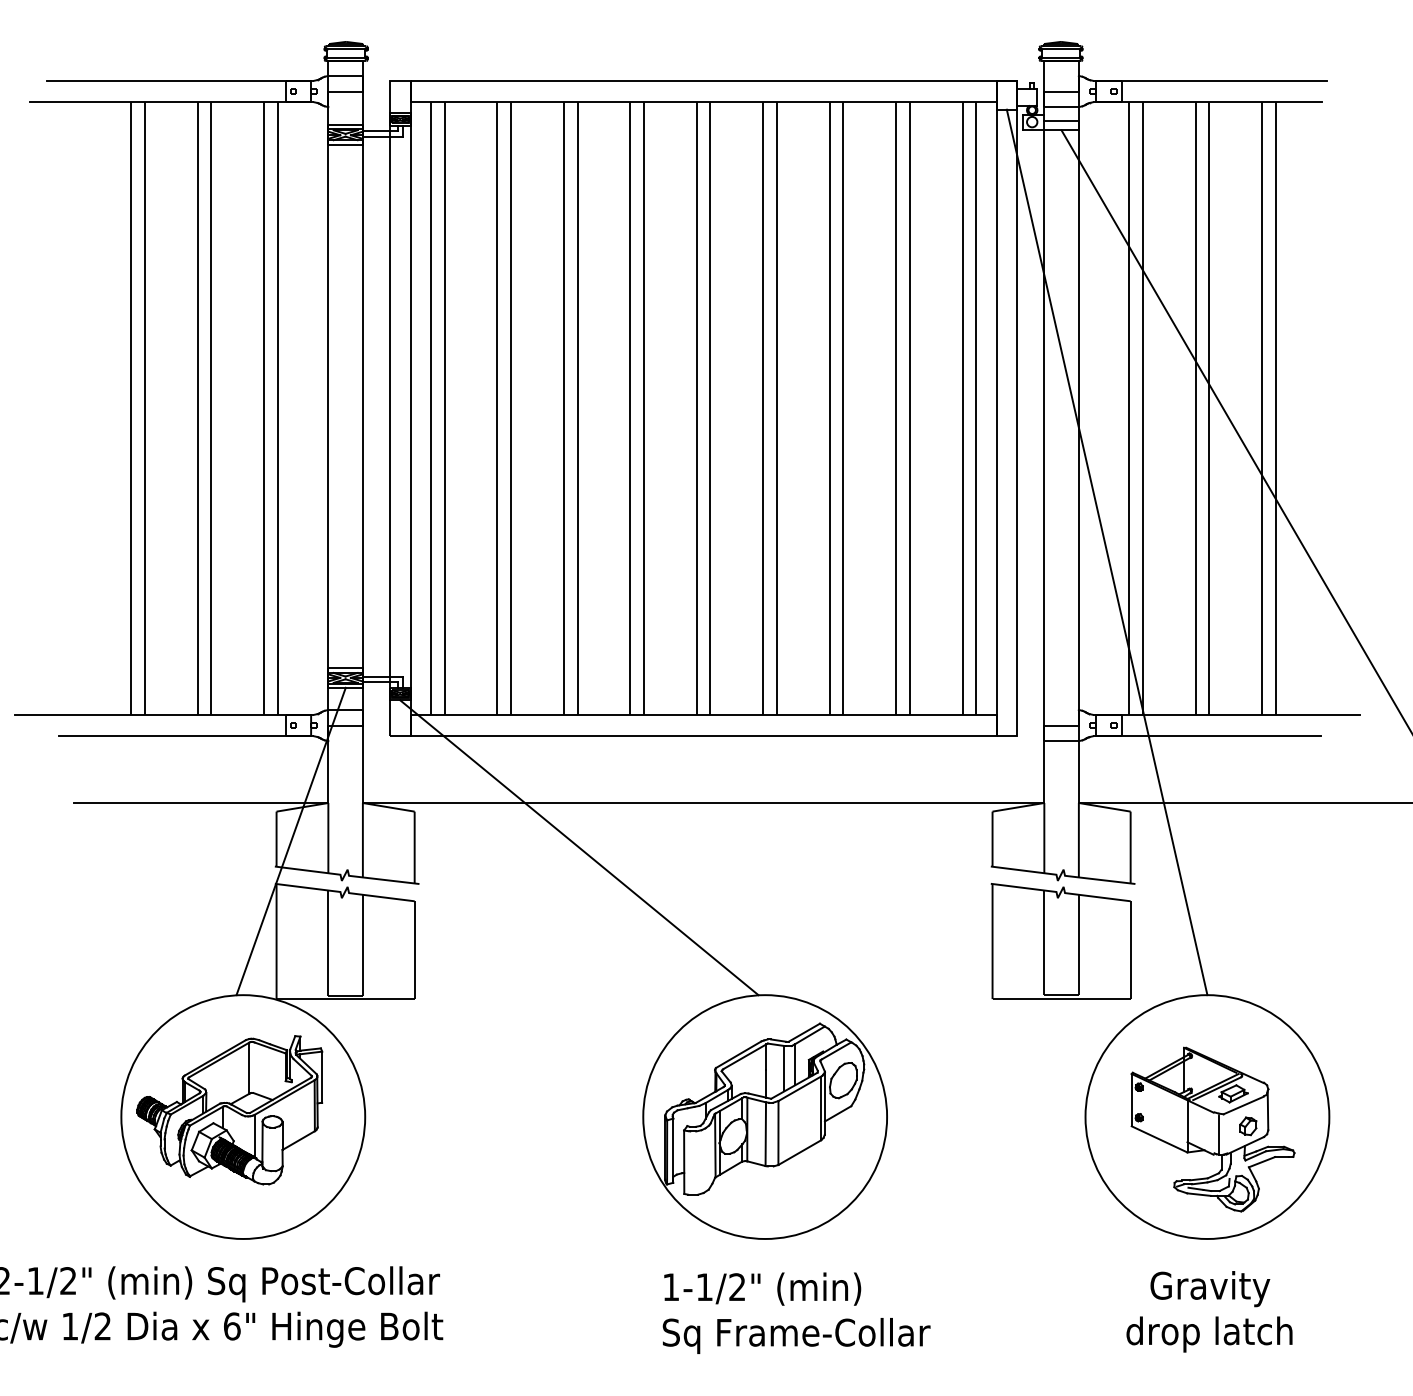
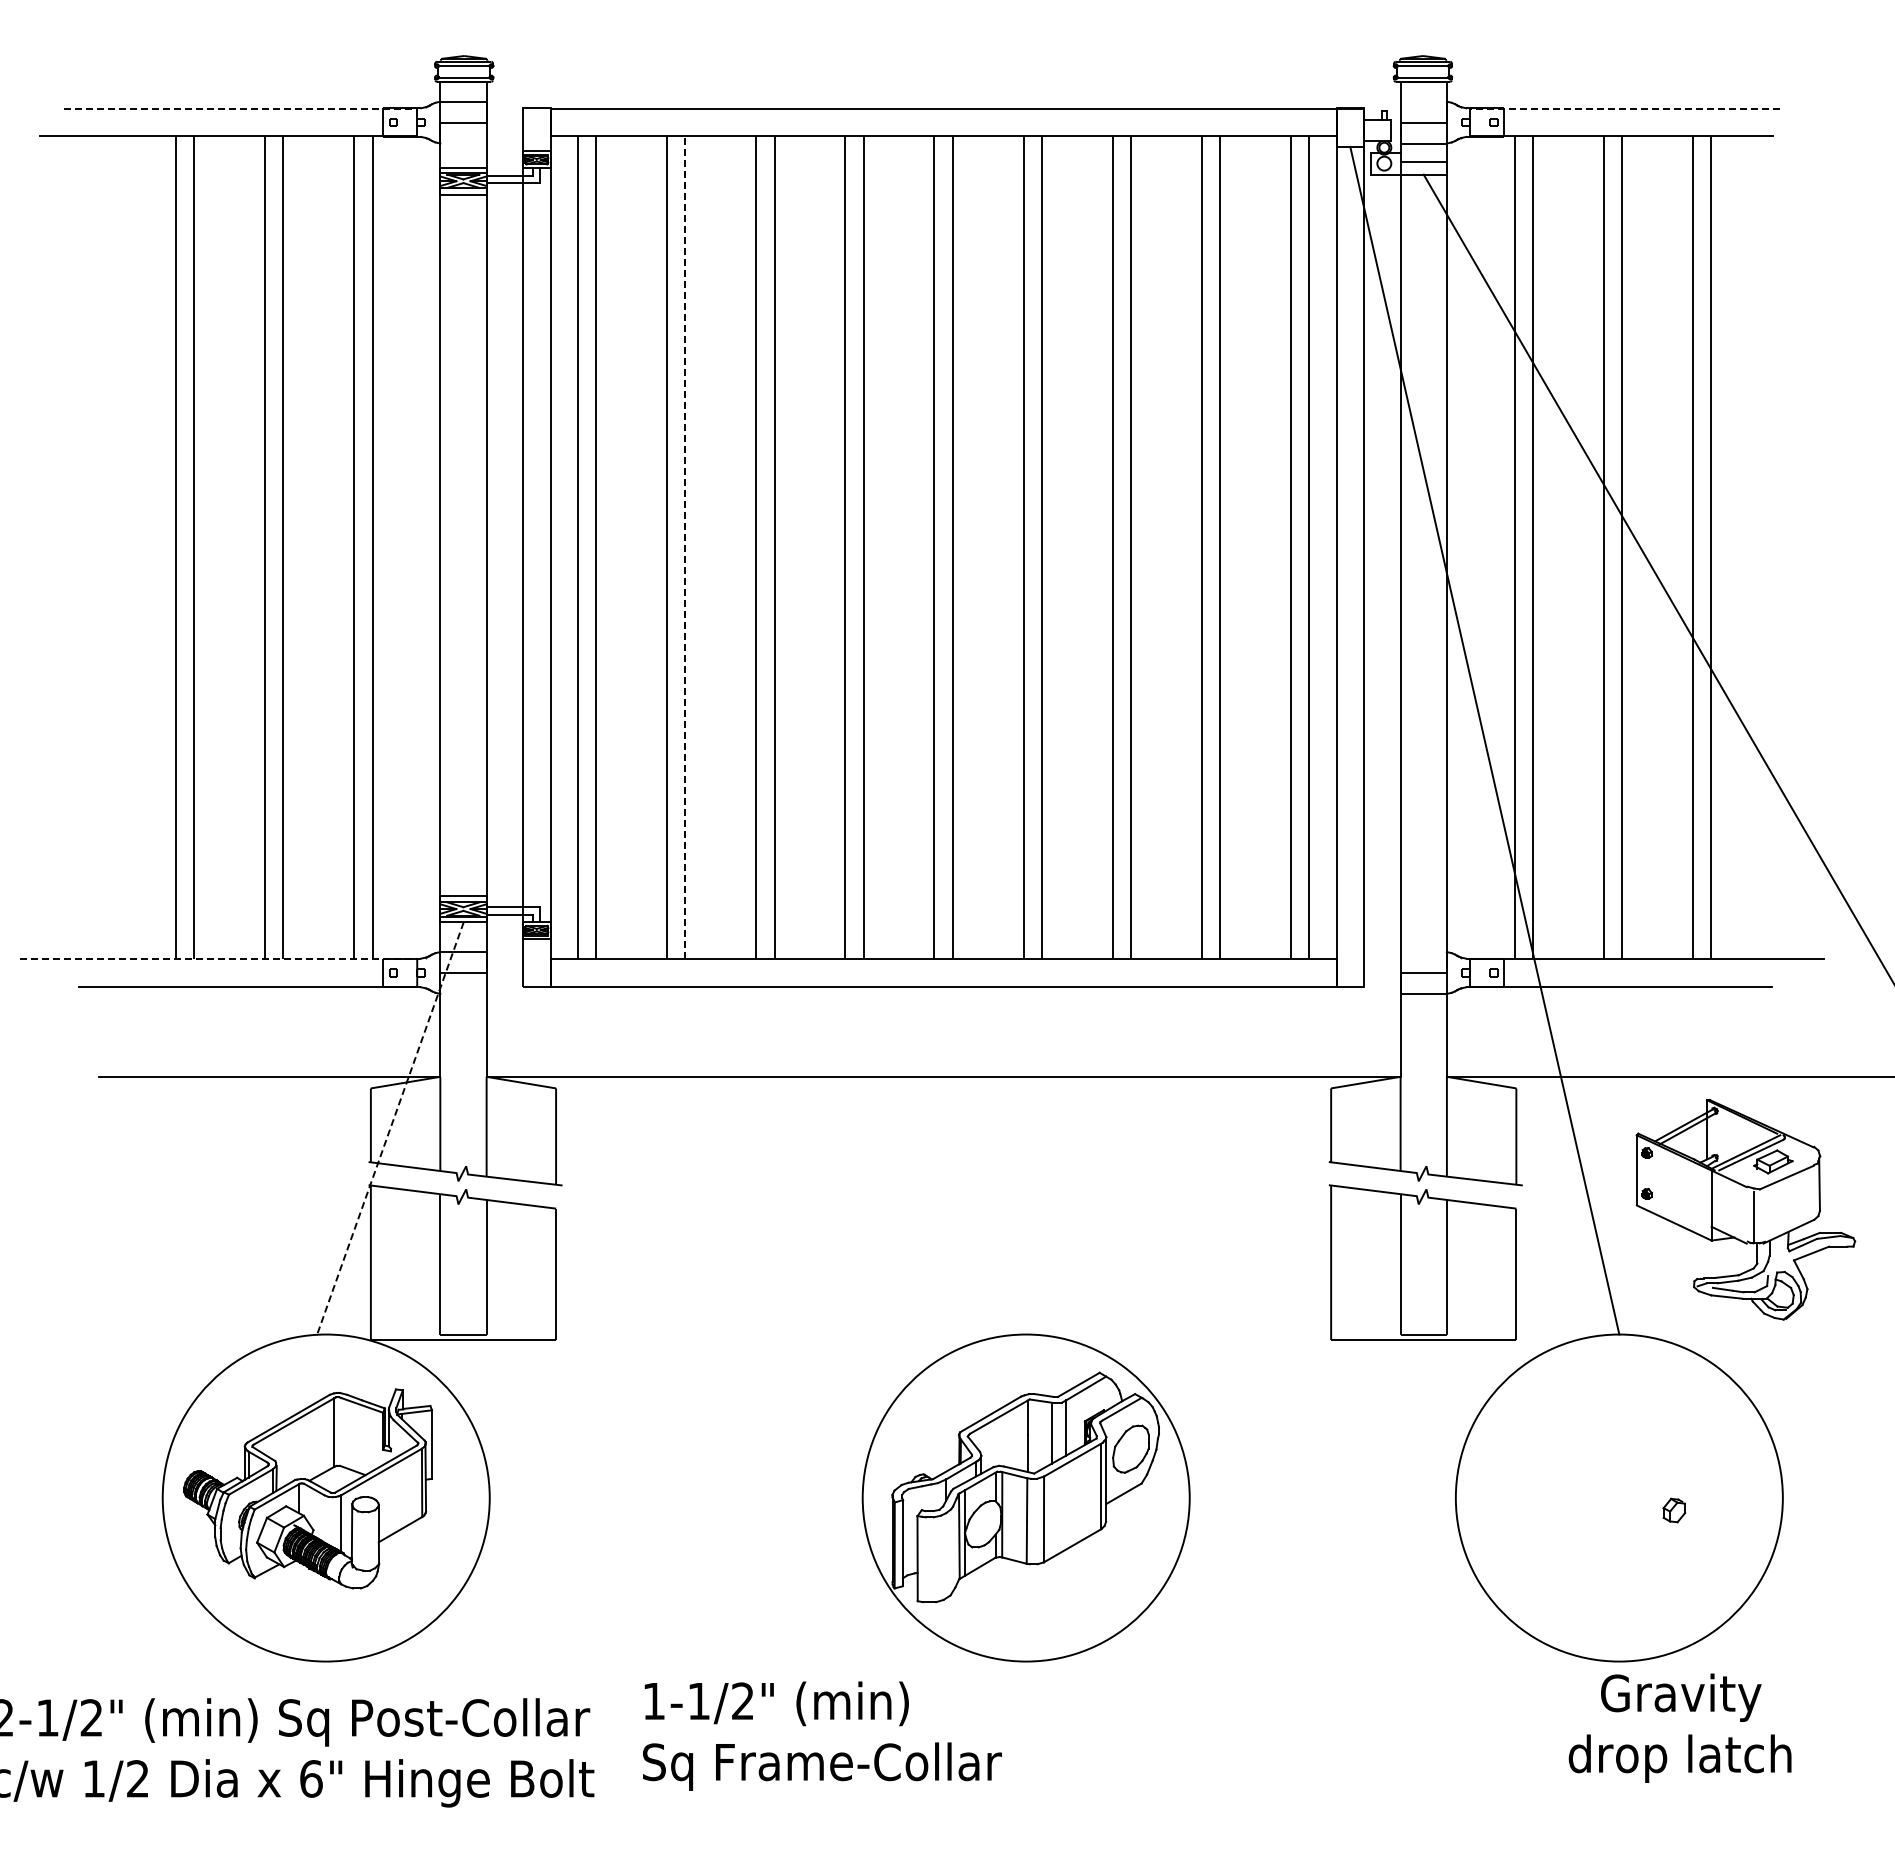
line: (179, 81) -> (240, 108), solid -> dashed
line: (1211, 81) -> (1624, 108), solid -> dashed
line: (511, 408) -> (685, 547), solid -> dashed
line: (163, 715) -> (219, 959), solid -> dashed
line: (291, 841) -> (390, 1128), solid -> dashed
line: (579, 847) -> (776, 1136), removed
part: (1212, 1129) -> (1745, 1209), moved
text: (1209, 1311) -> (1679, 1727), moved
text: (796, 1312) -> (822, 1735), moved

